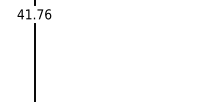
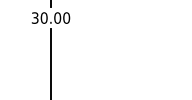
text: (34, 14) -> (50, 18), 41.76 -> 30.00

